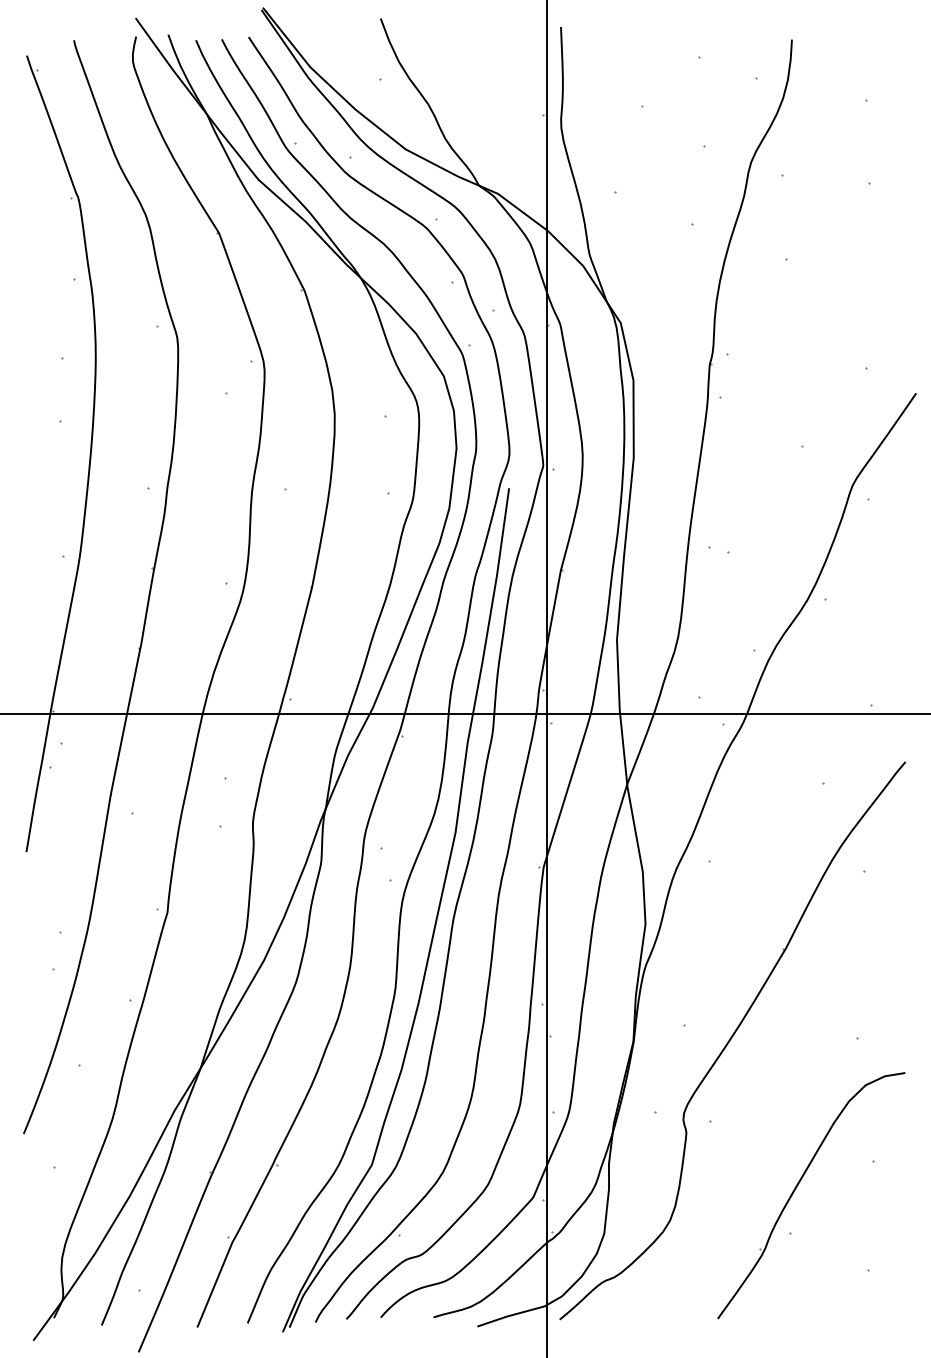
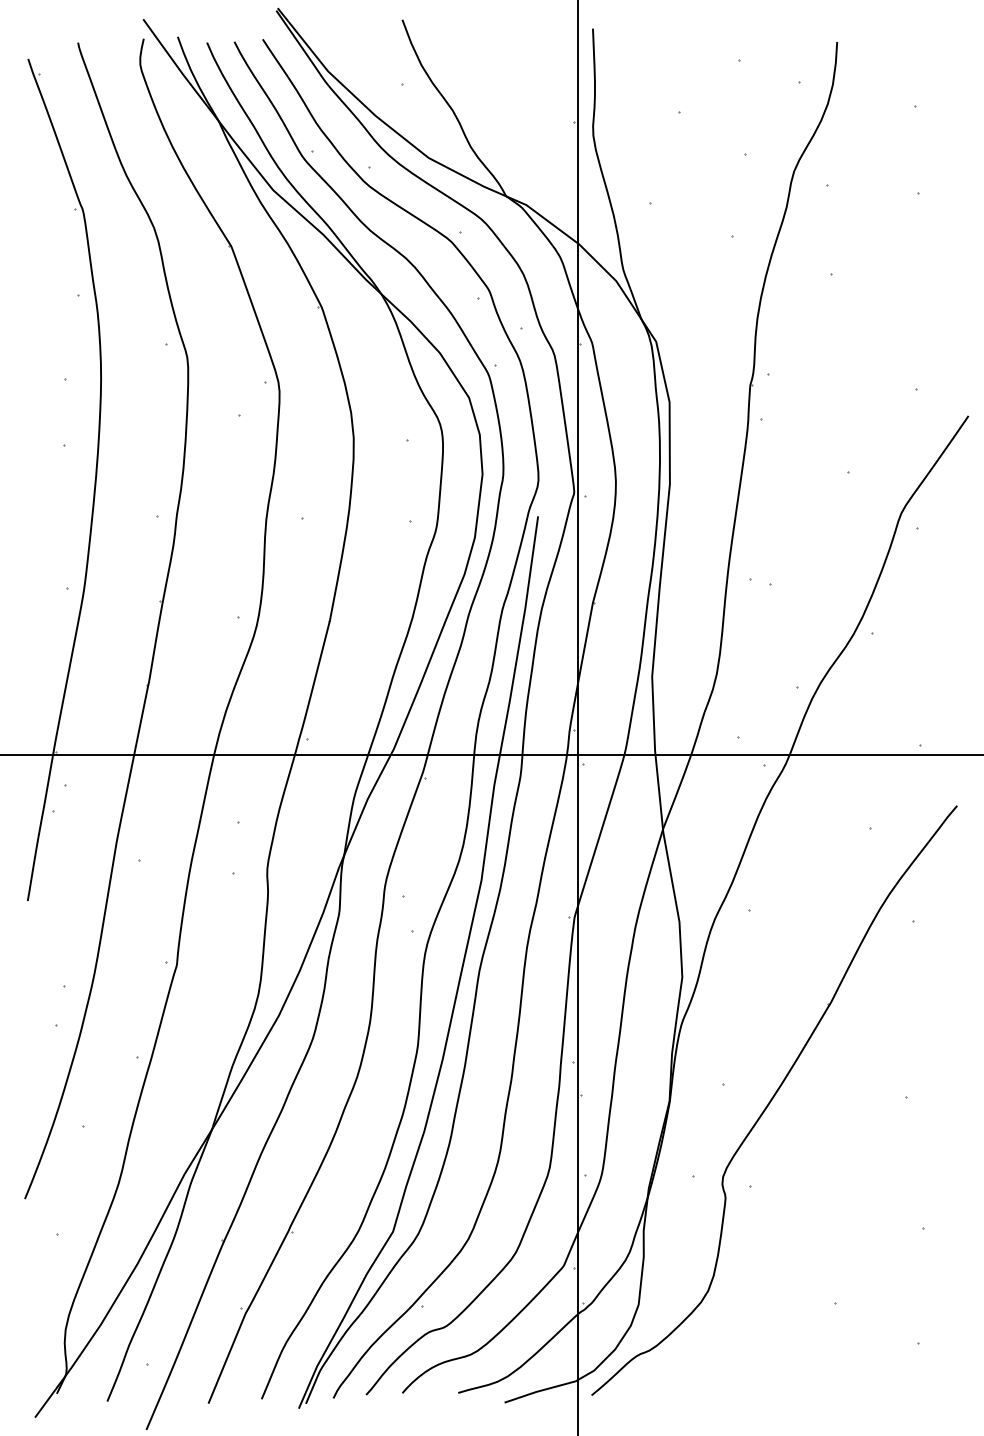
part: (797, 1188) -> (842, 1256), removed

